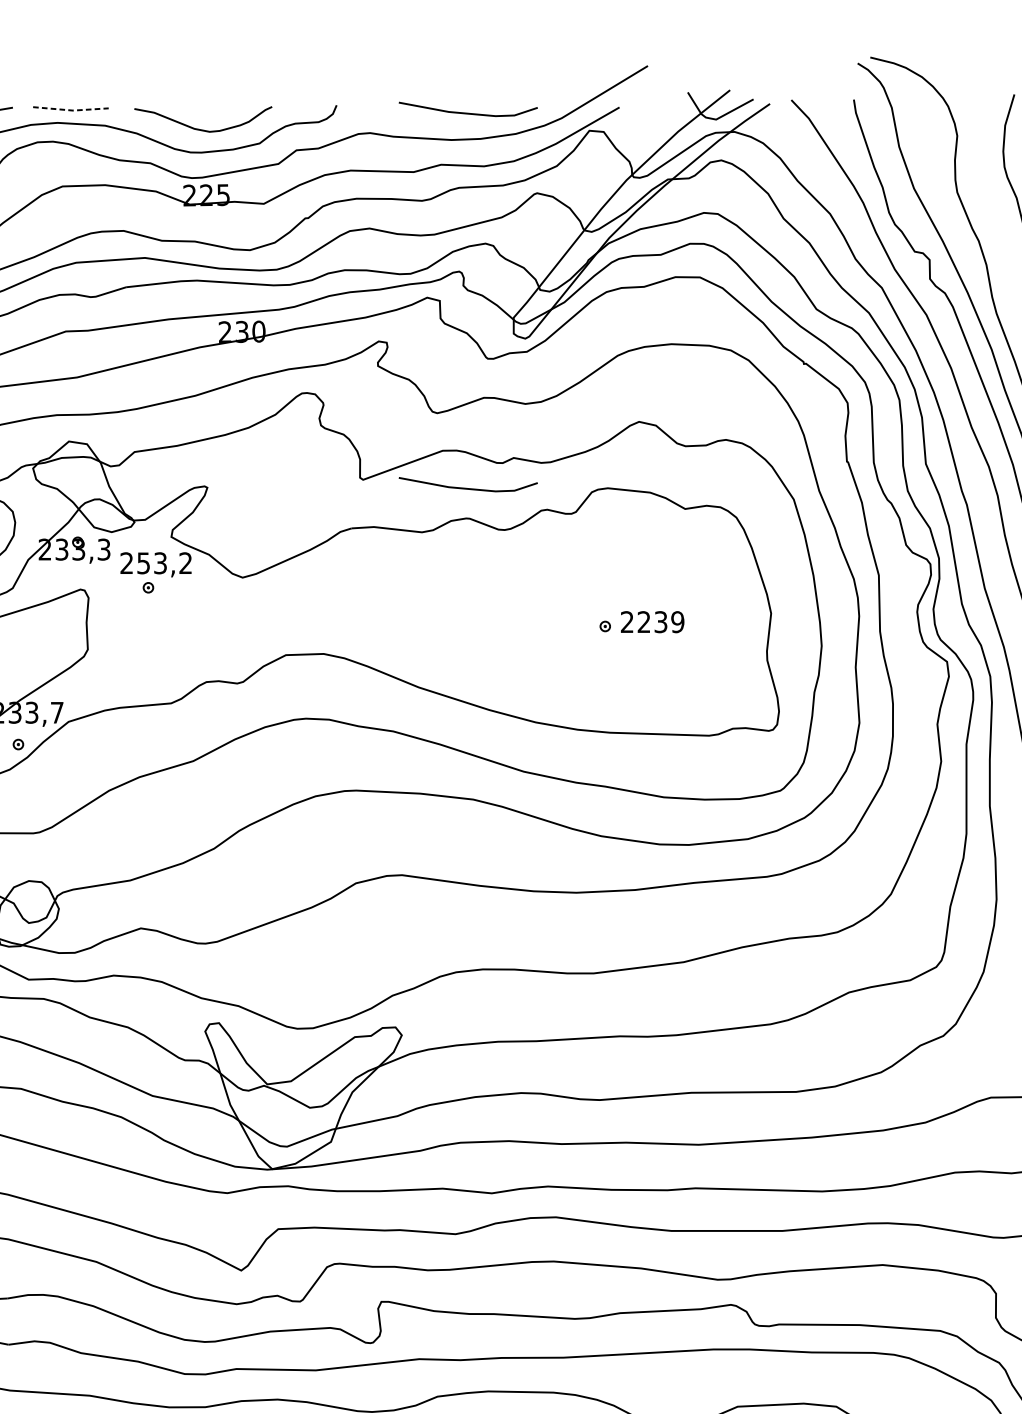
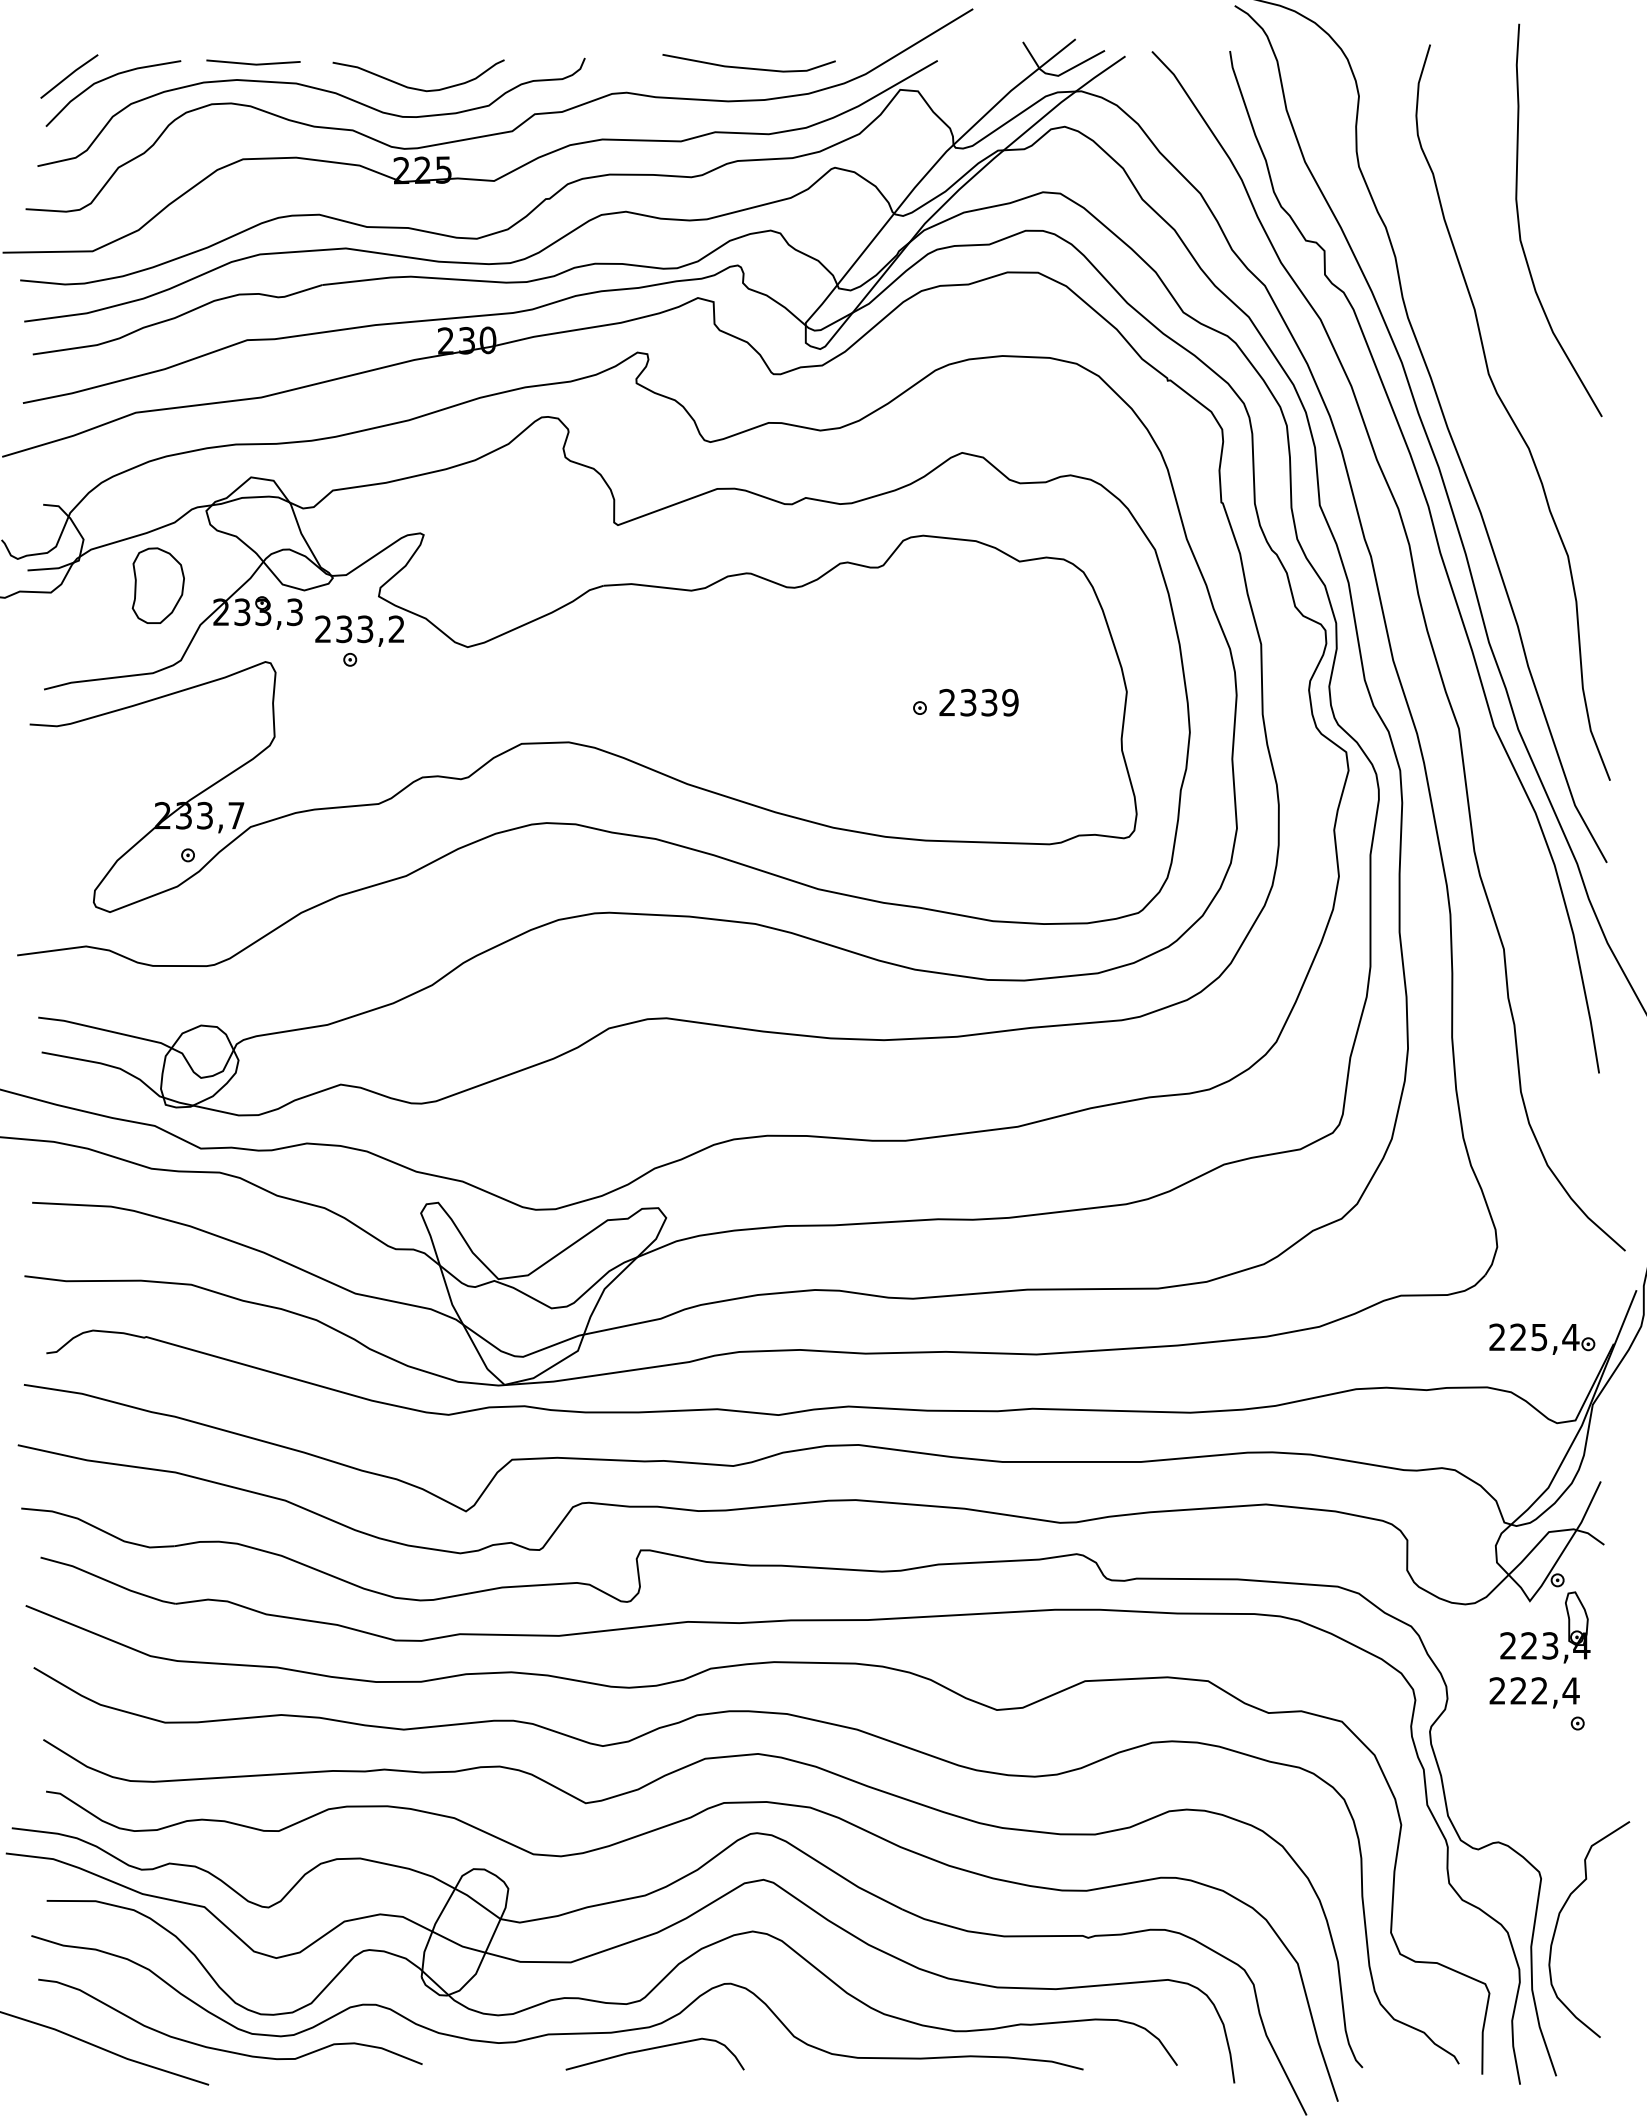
line: (71, 110) -> (254, 64), dashed -> solid
line: (467, 488) -> (748, 535), removed
text: (143, 562) -> (344, 628), 253,2 -> 233,2
text: (644, 622) -> (968, 702), 2239 -> 2339

